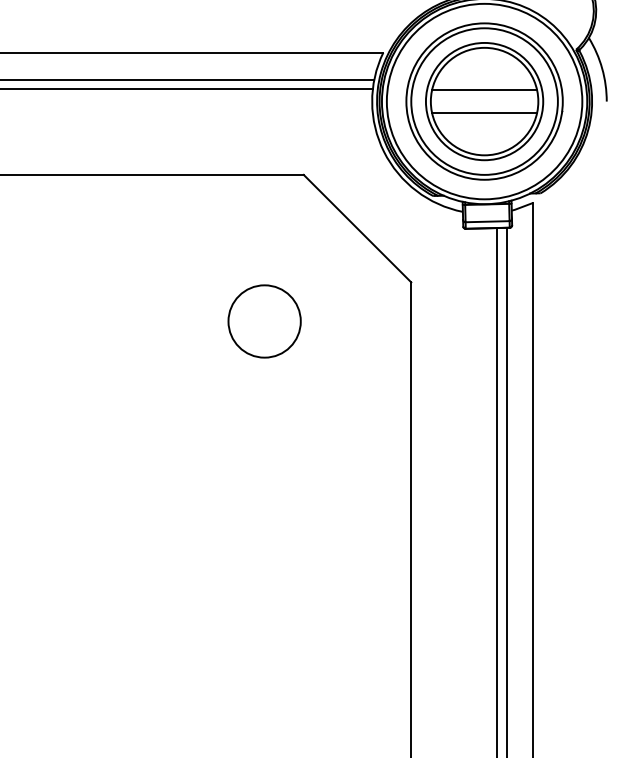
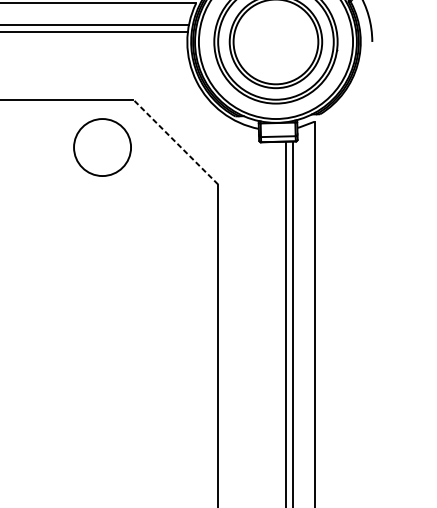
line: (484, 90) -> (275, 33), removed
line: (484, 112) -> (275, 50), removed
line: (357, 228) -> (175, 142), solid -> dashed
circle: (264, 321) -> (102, 147), moved

